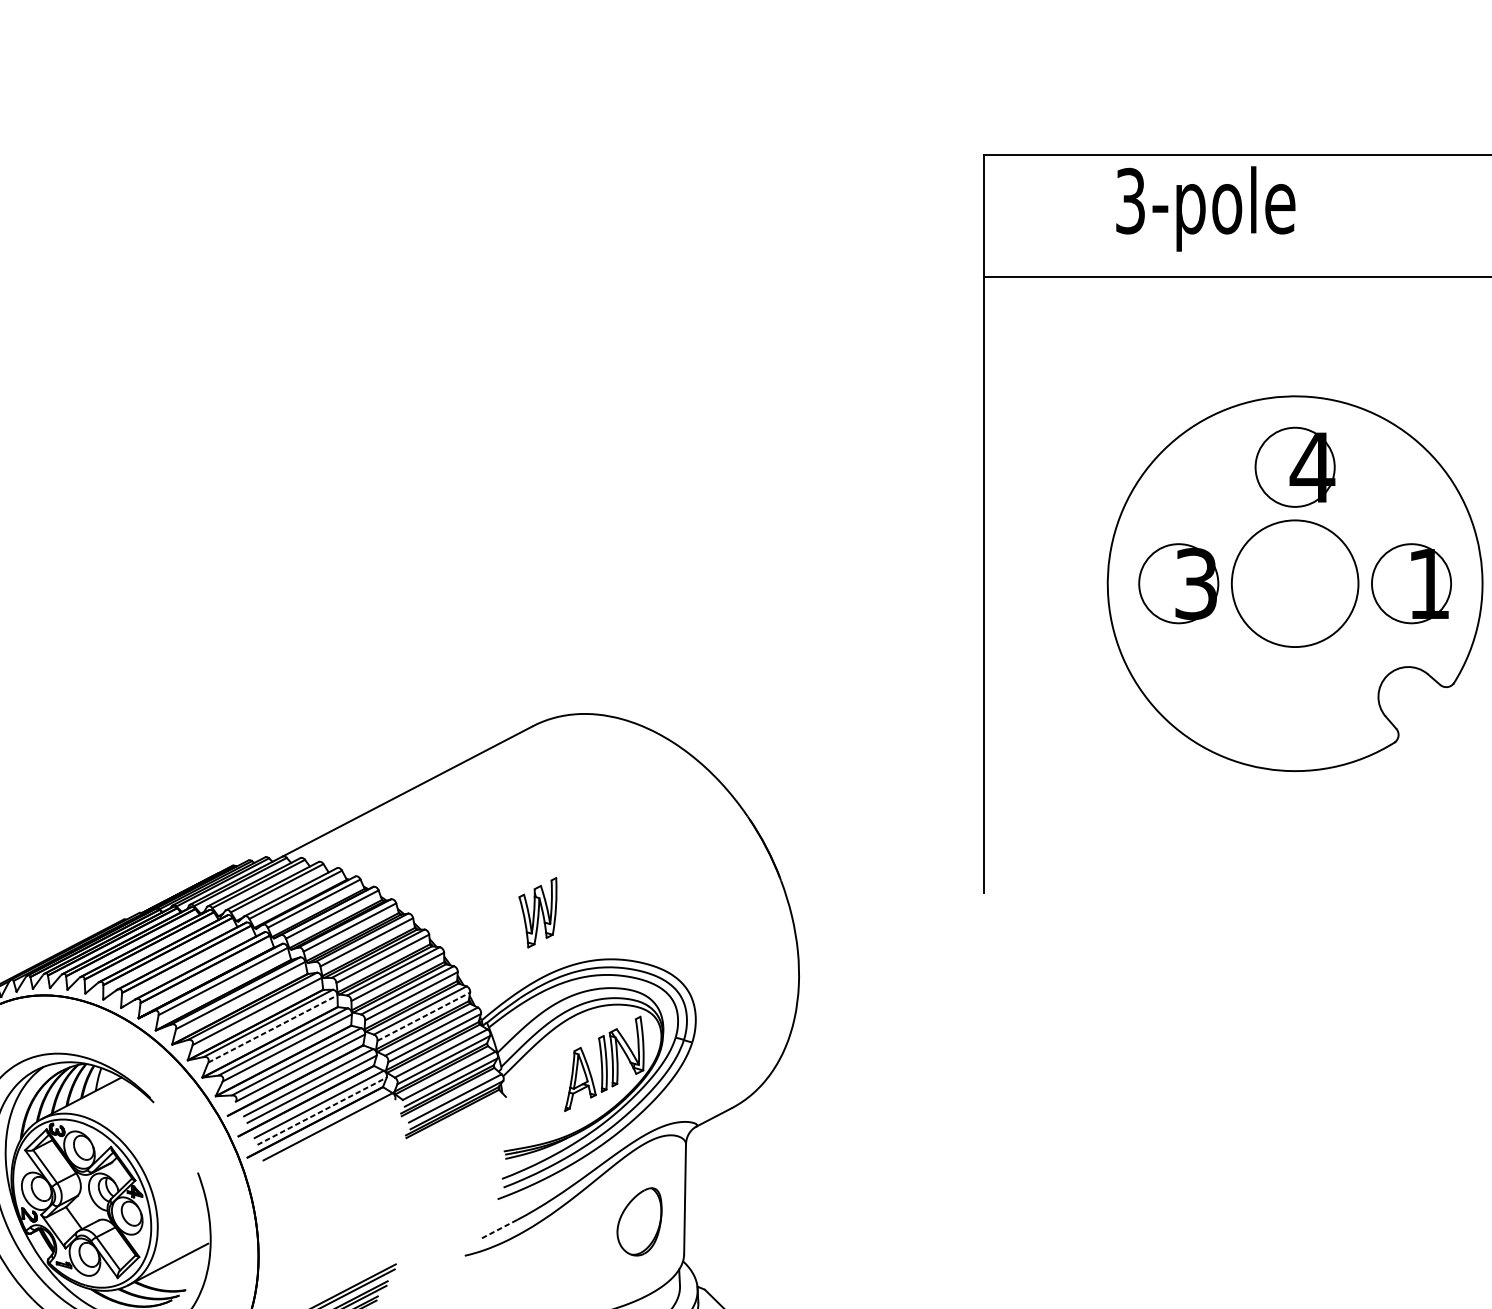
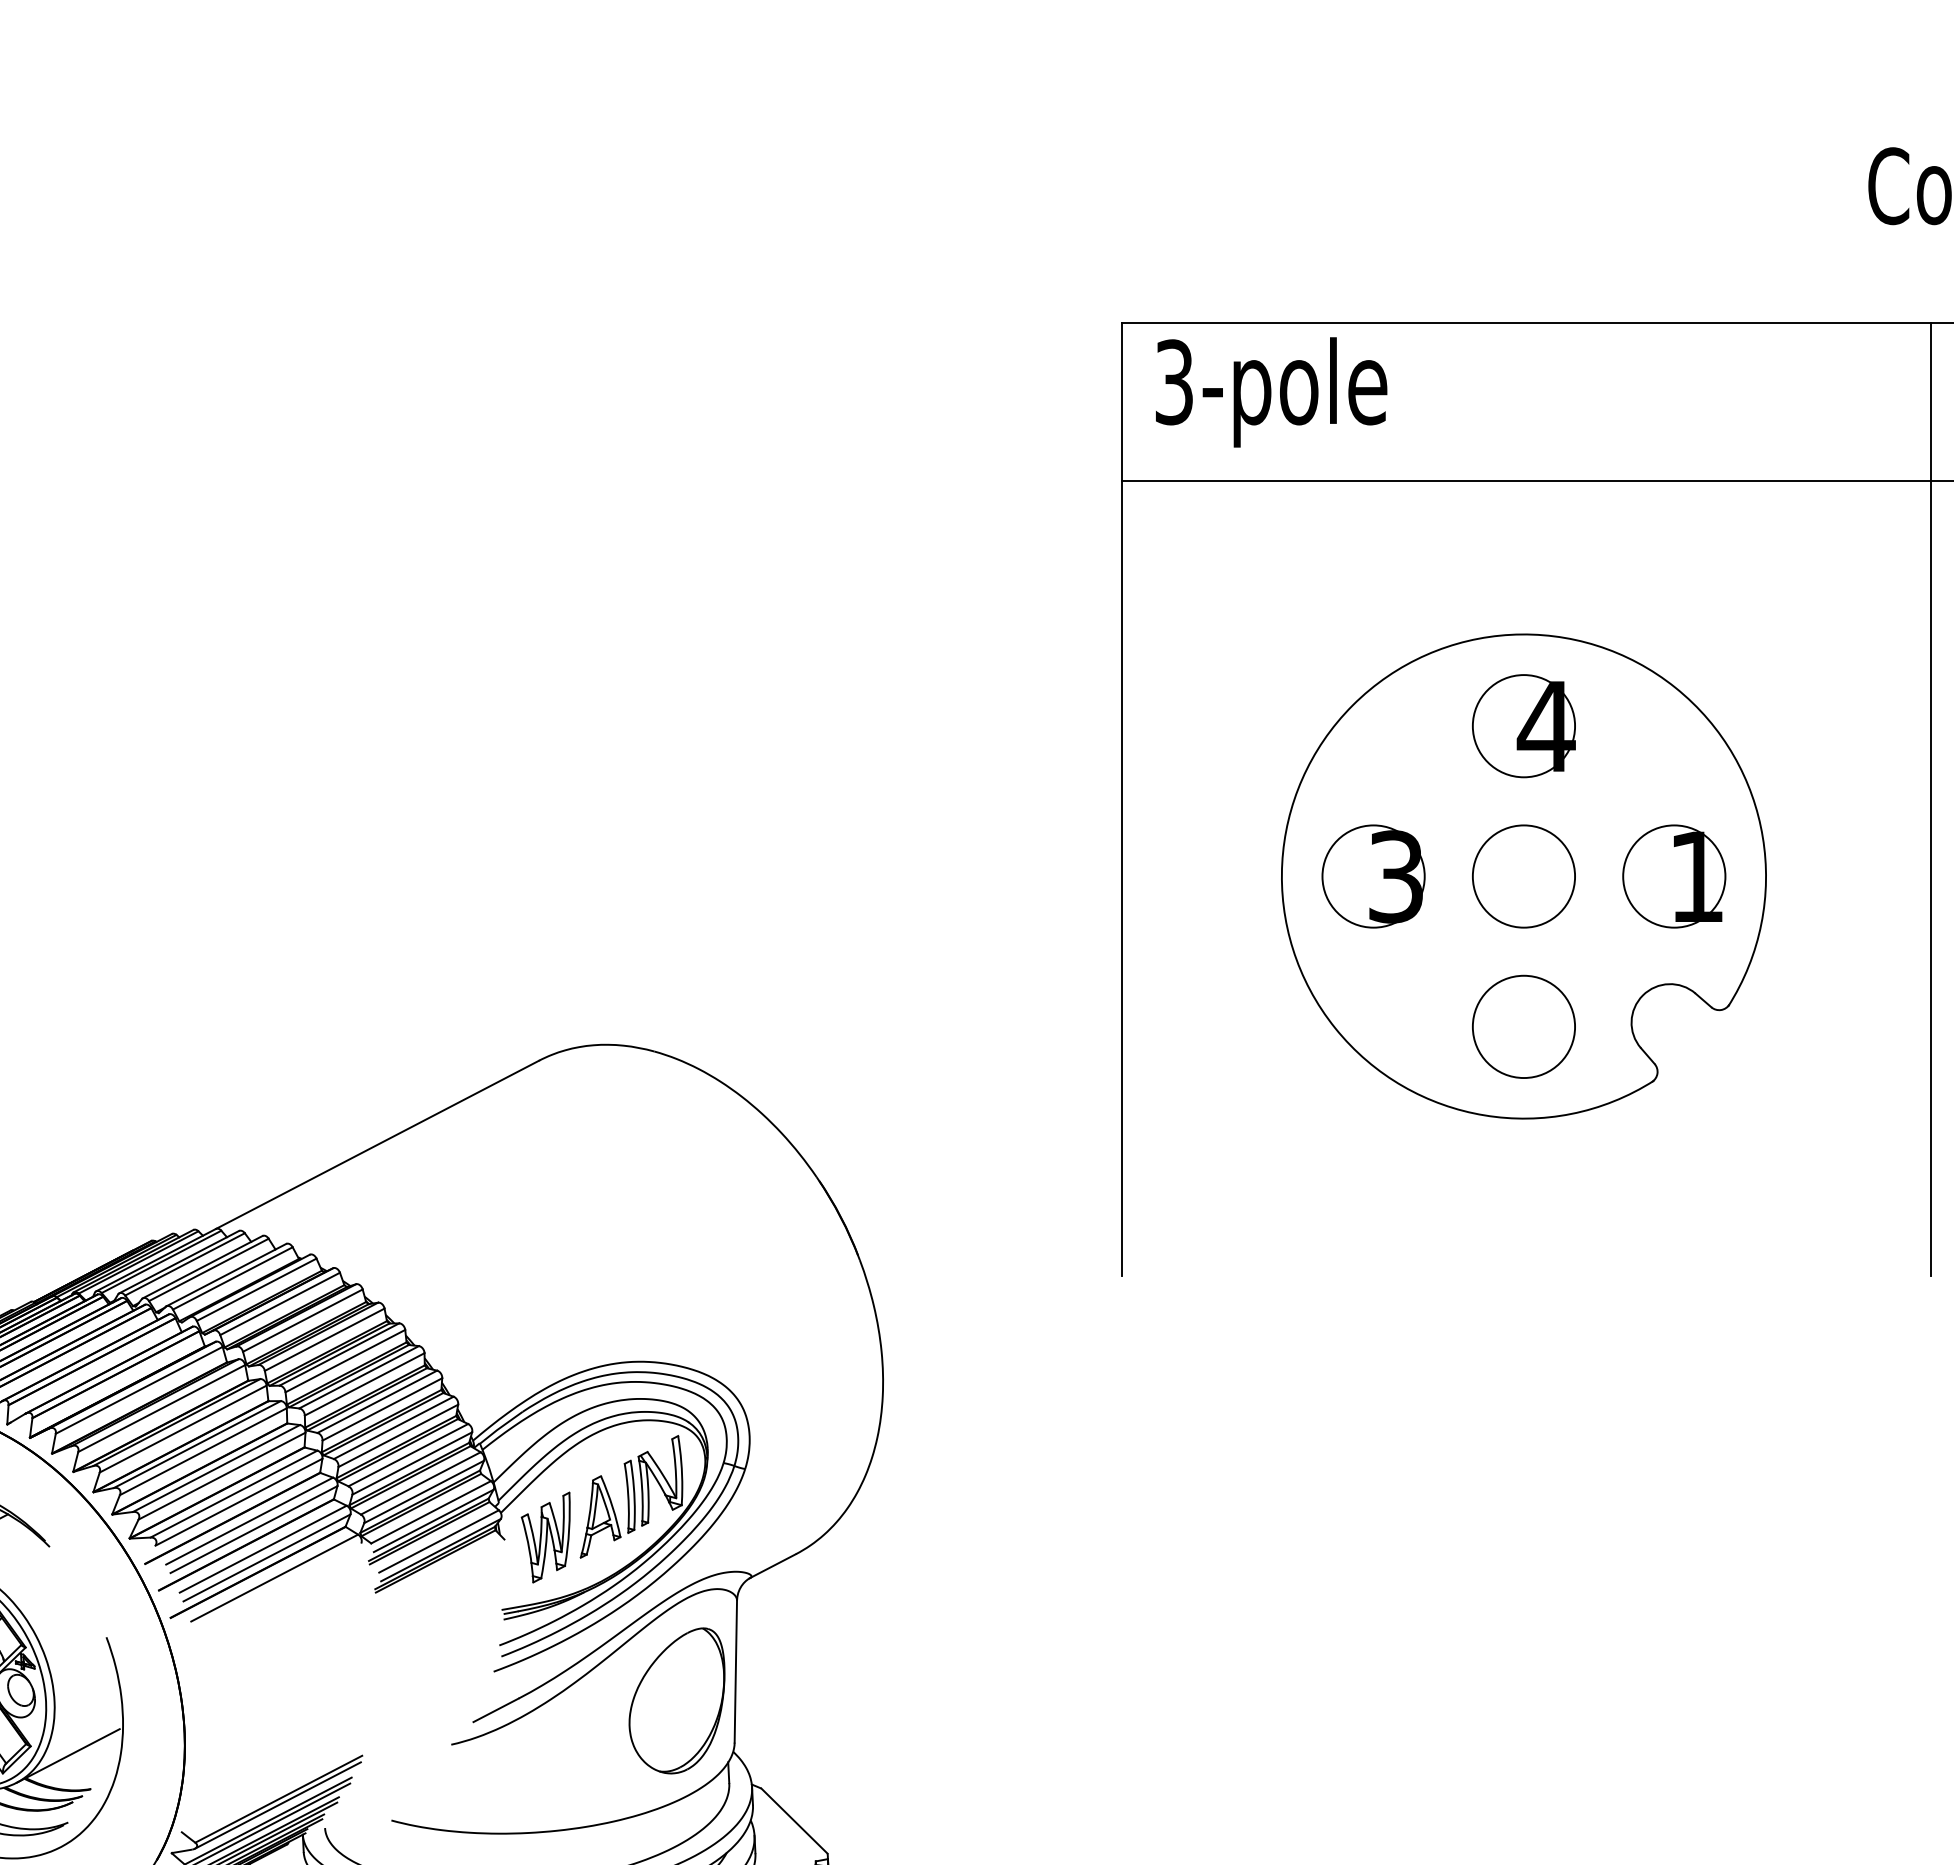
text: (1205, 209) -> (1271, 392), moved
circle: (1294, 583) -> (1523, 876), size x0.62
circle: (1294, 699) -> (1523, 1026), added
part: (537, 912) -> (545, 1537), moved
line: (423, 1016) -> (398, 1435), dashed -> solid
line: (272, 1028) -> (203, 1451), dashed -> solid
line: (322, 1110) -> (267, 1557), dashed -> solid
part: (639, 1221) -> (676, 1700), size x1.67
line: (499, 1229) -> (496, 1710), dashed -> solid

